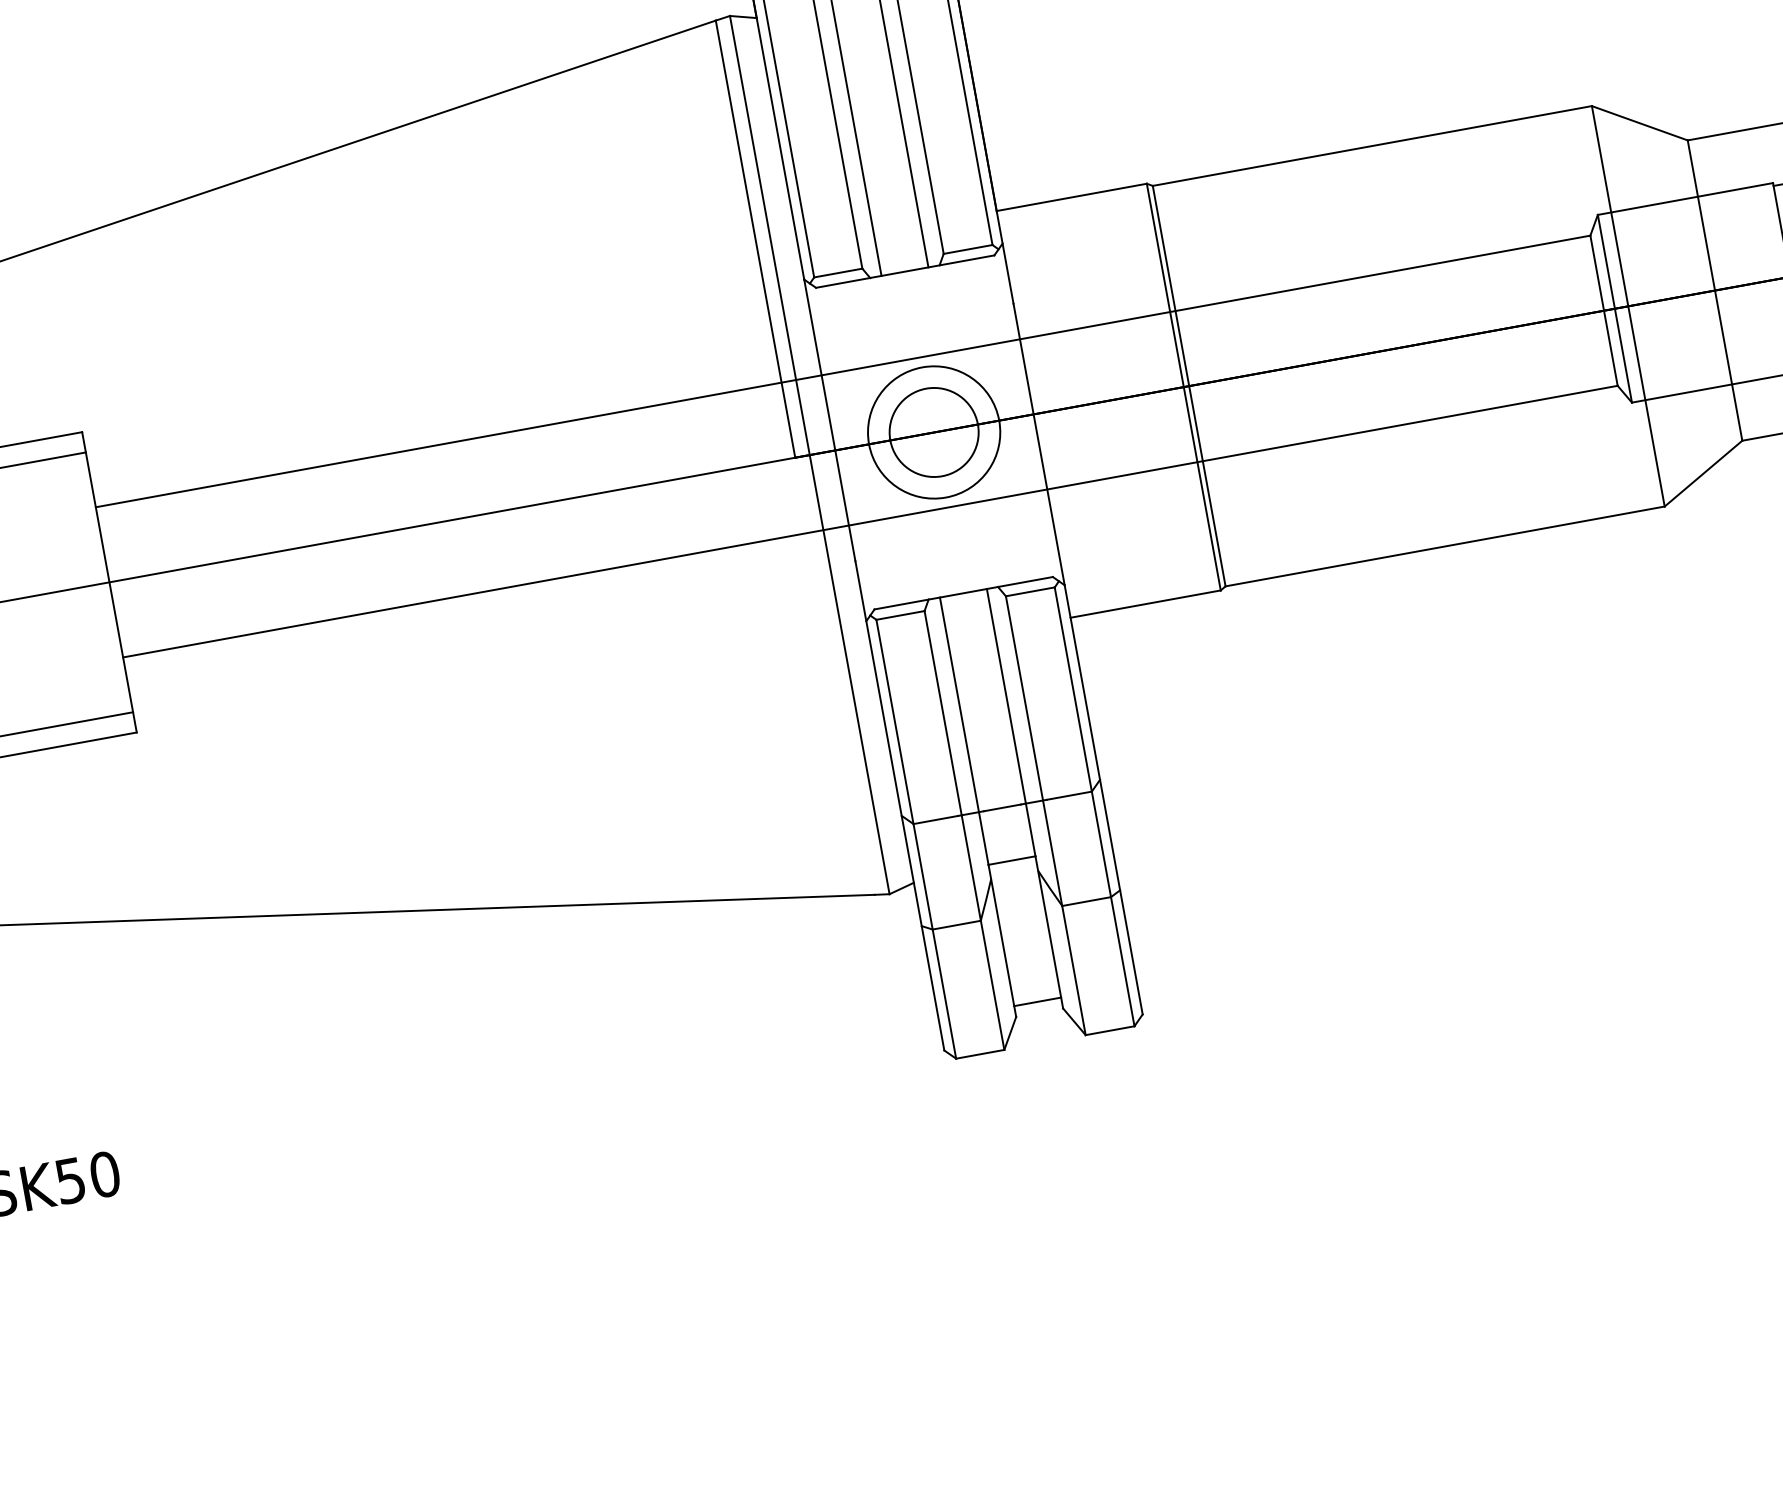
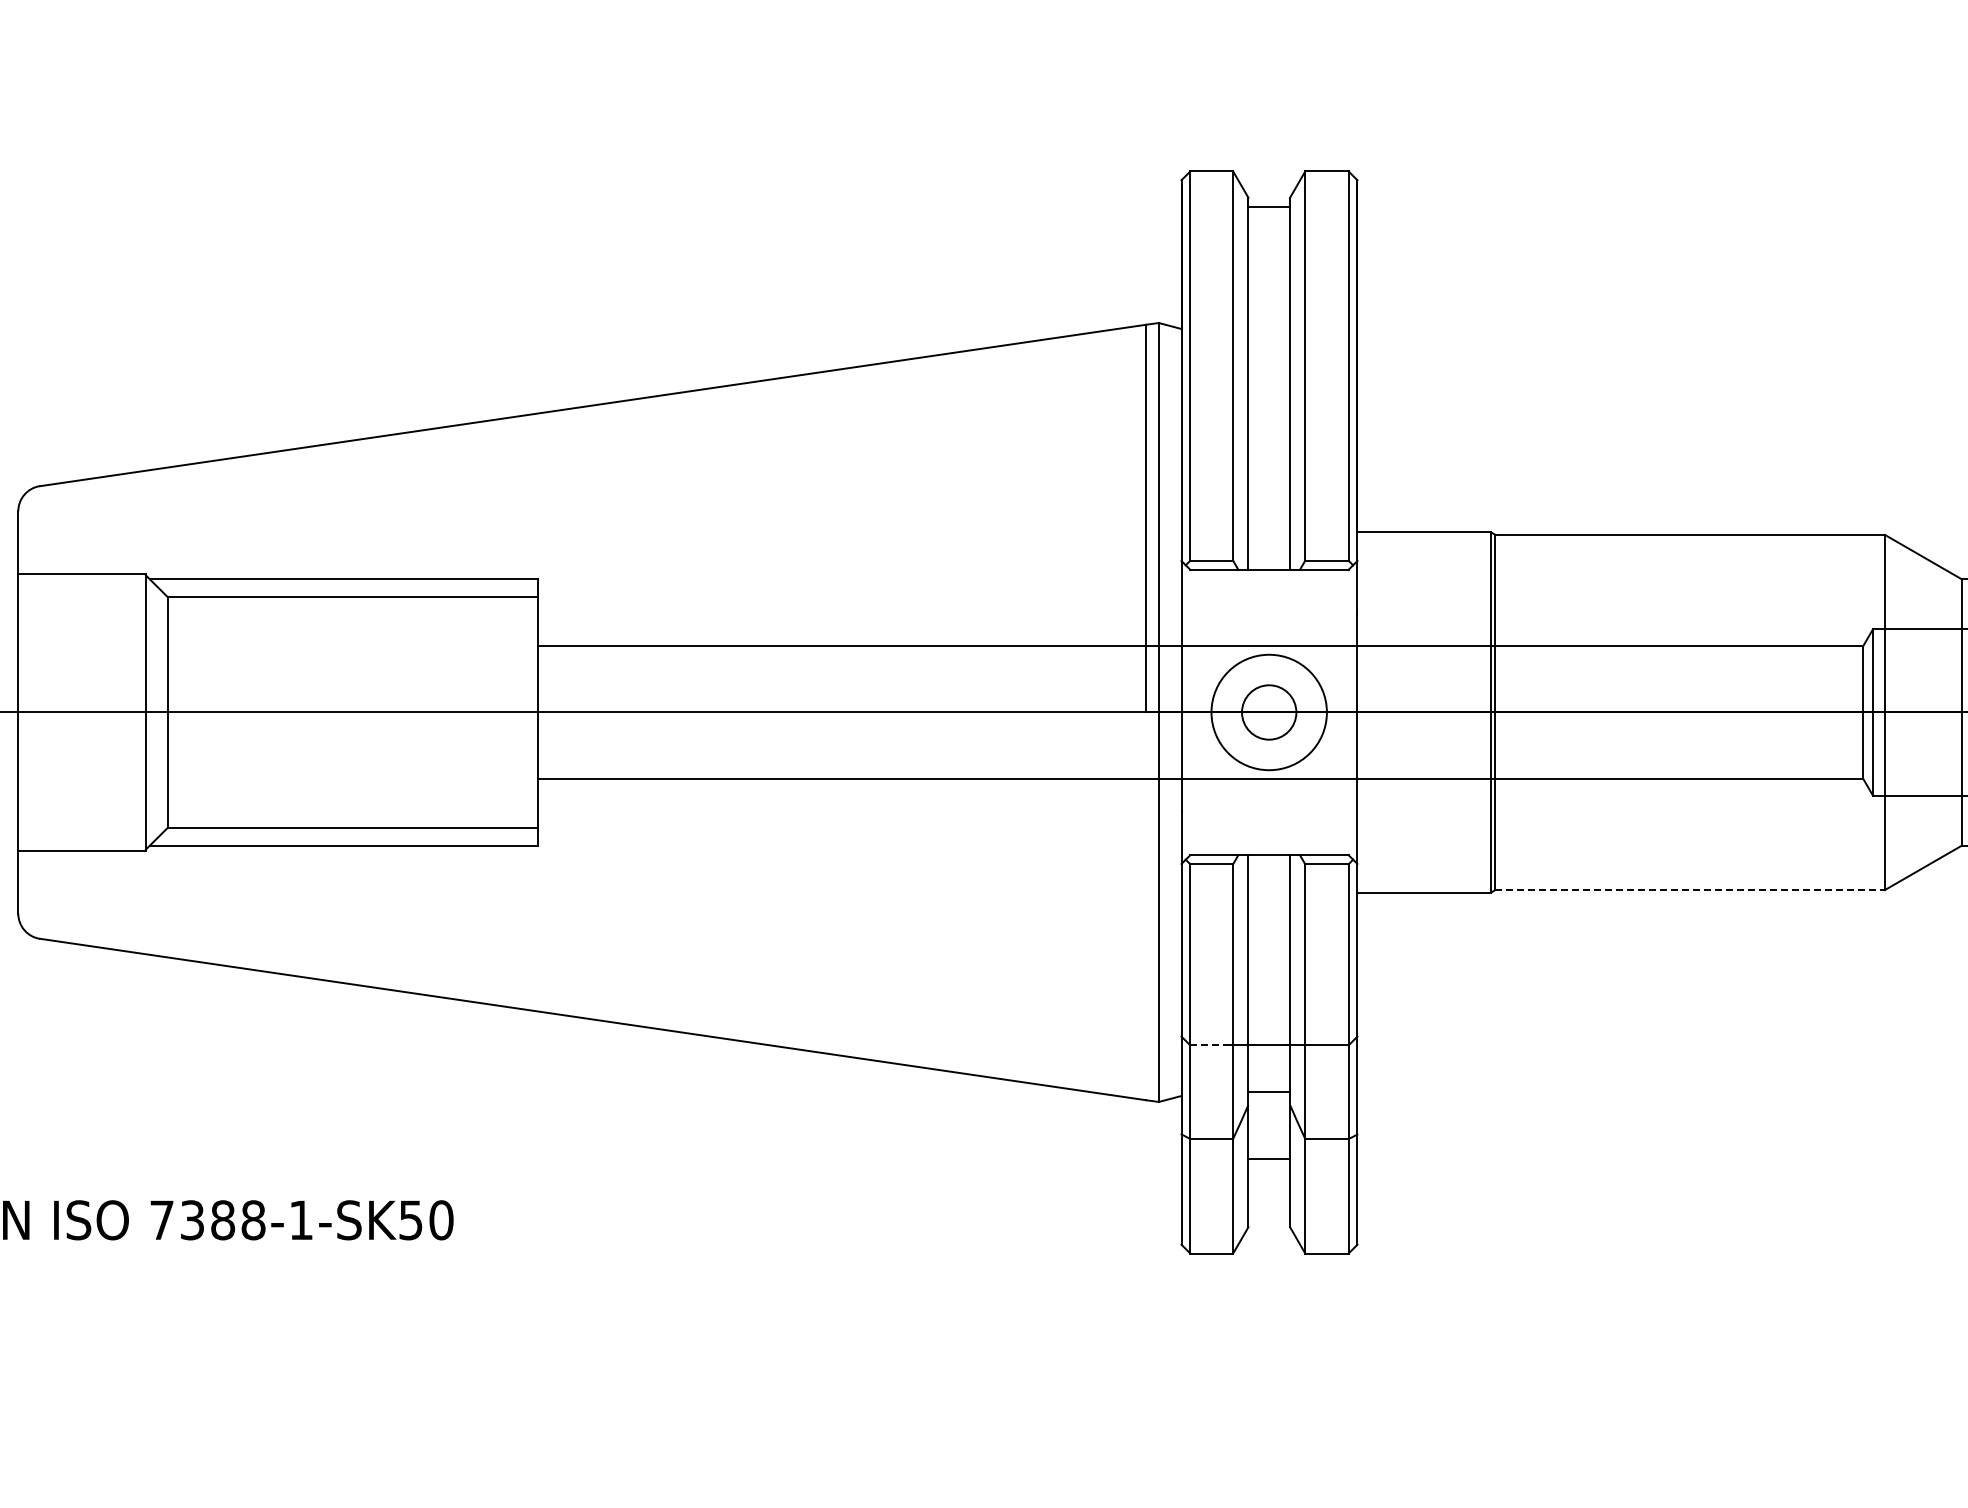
circle: (934, 432) -> (1269, 712), size x0.7
line: (1445, 546) -> (1690, 890), solid -> dashed
line: (936, 819) -> (1210, 1045), solid -> dashed
line: (1037, 1001) -> (1269, 1158), moved

